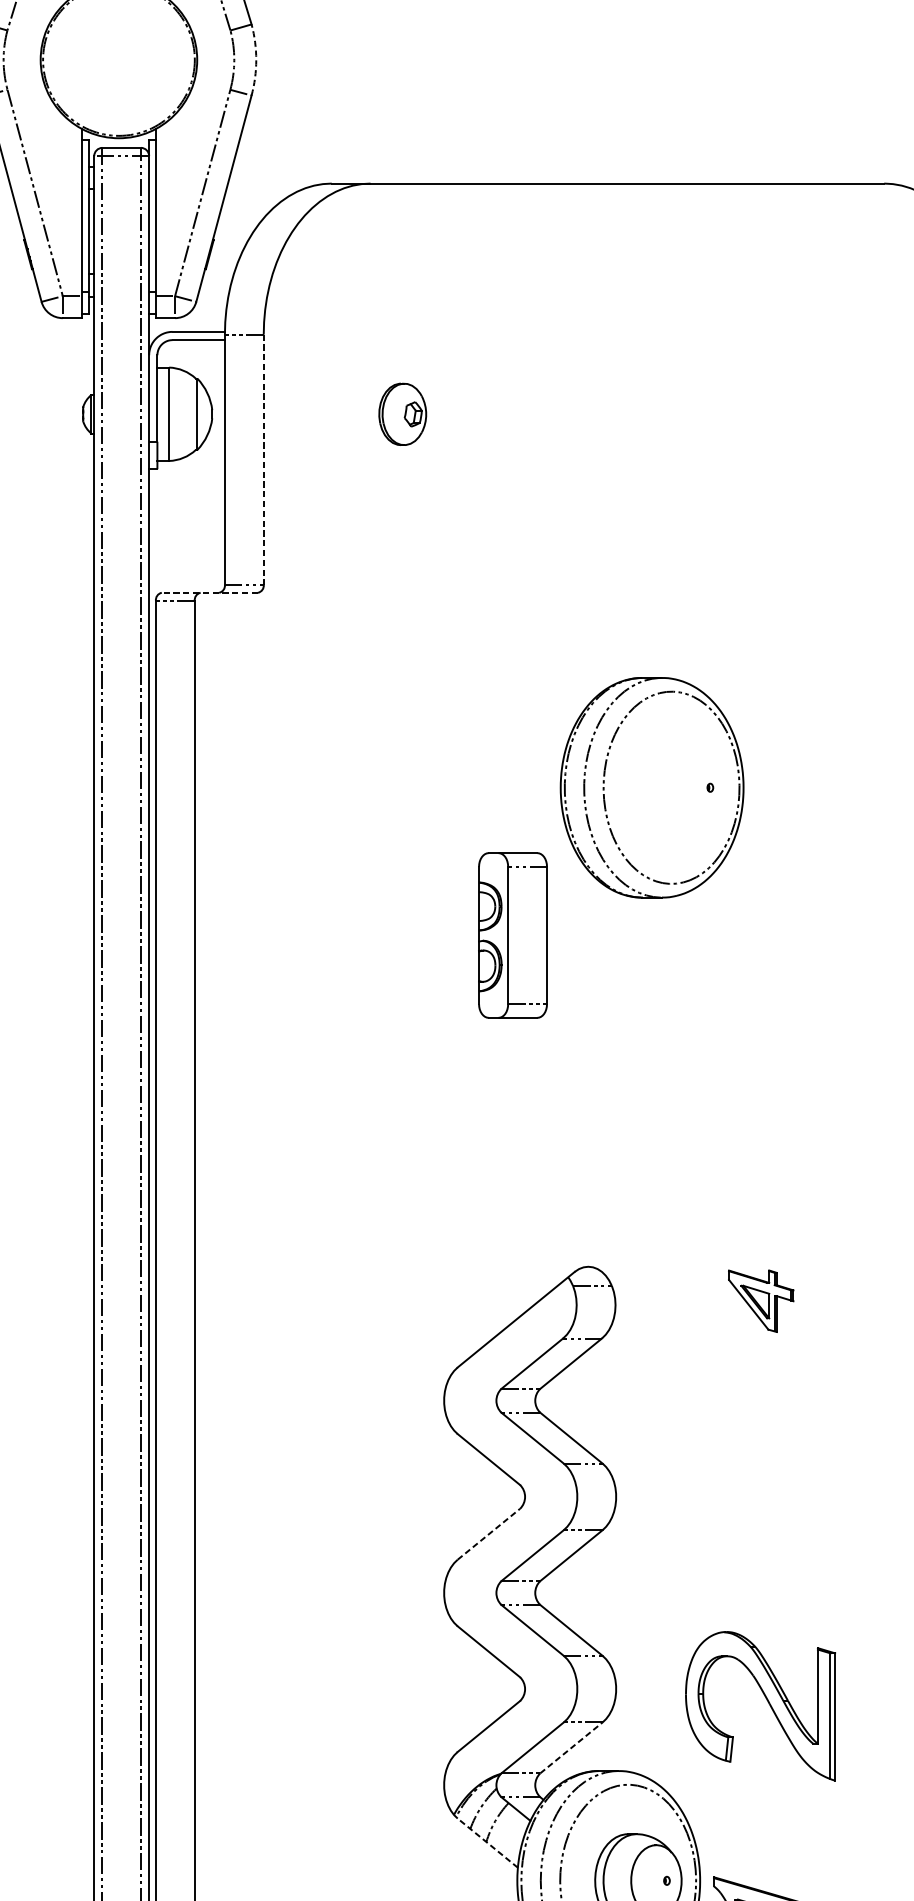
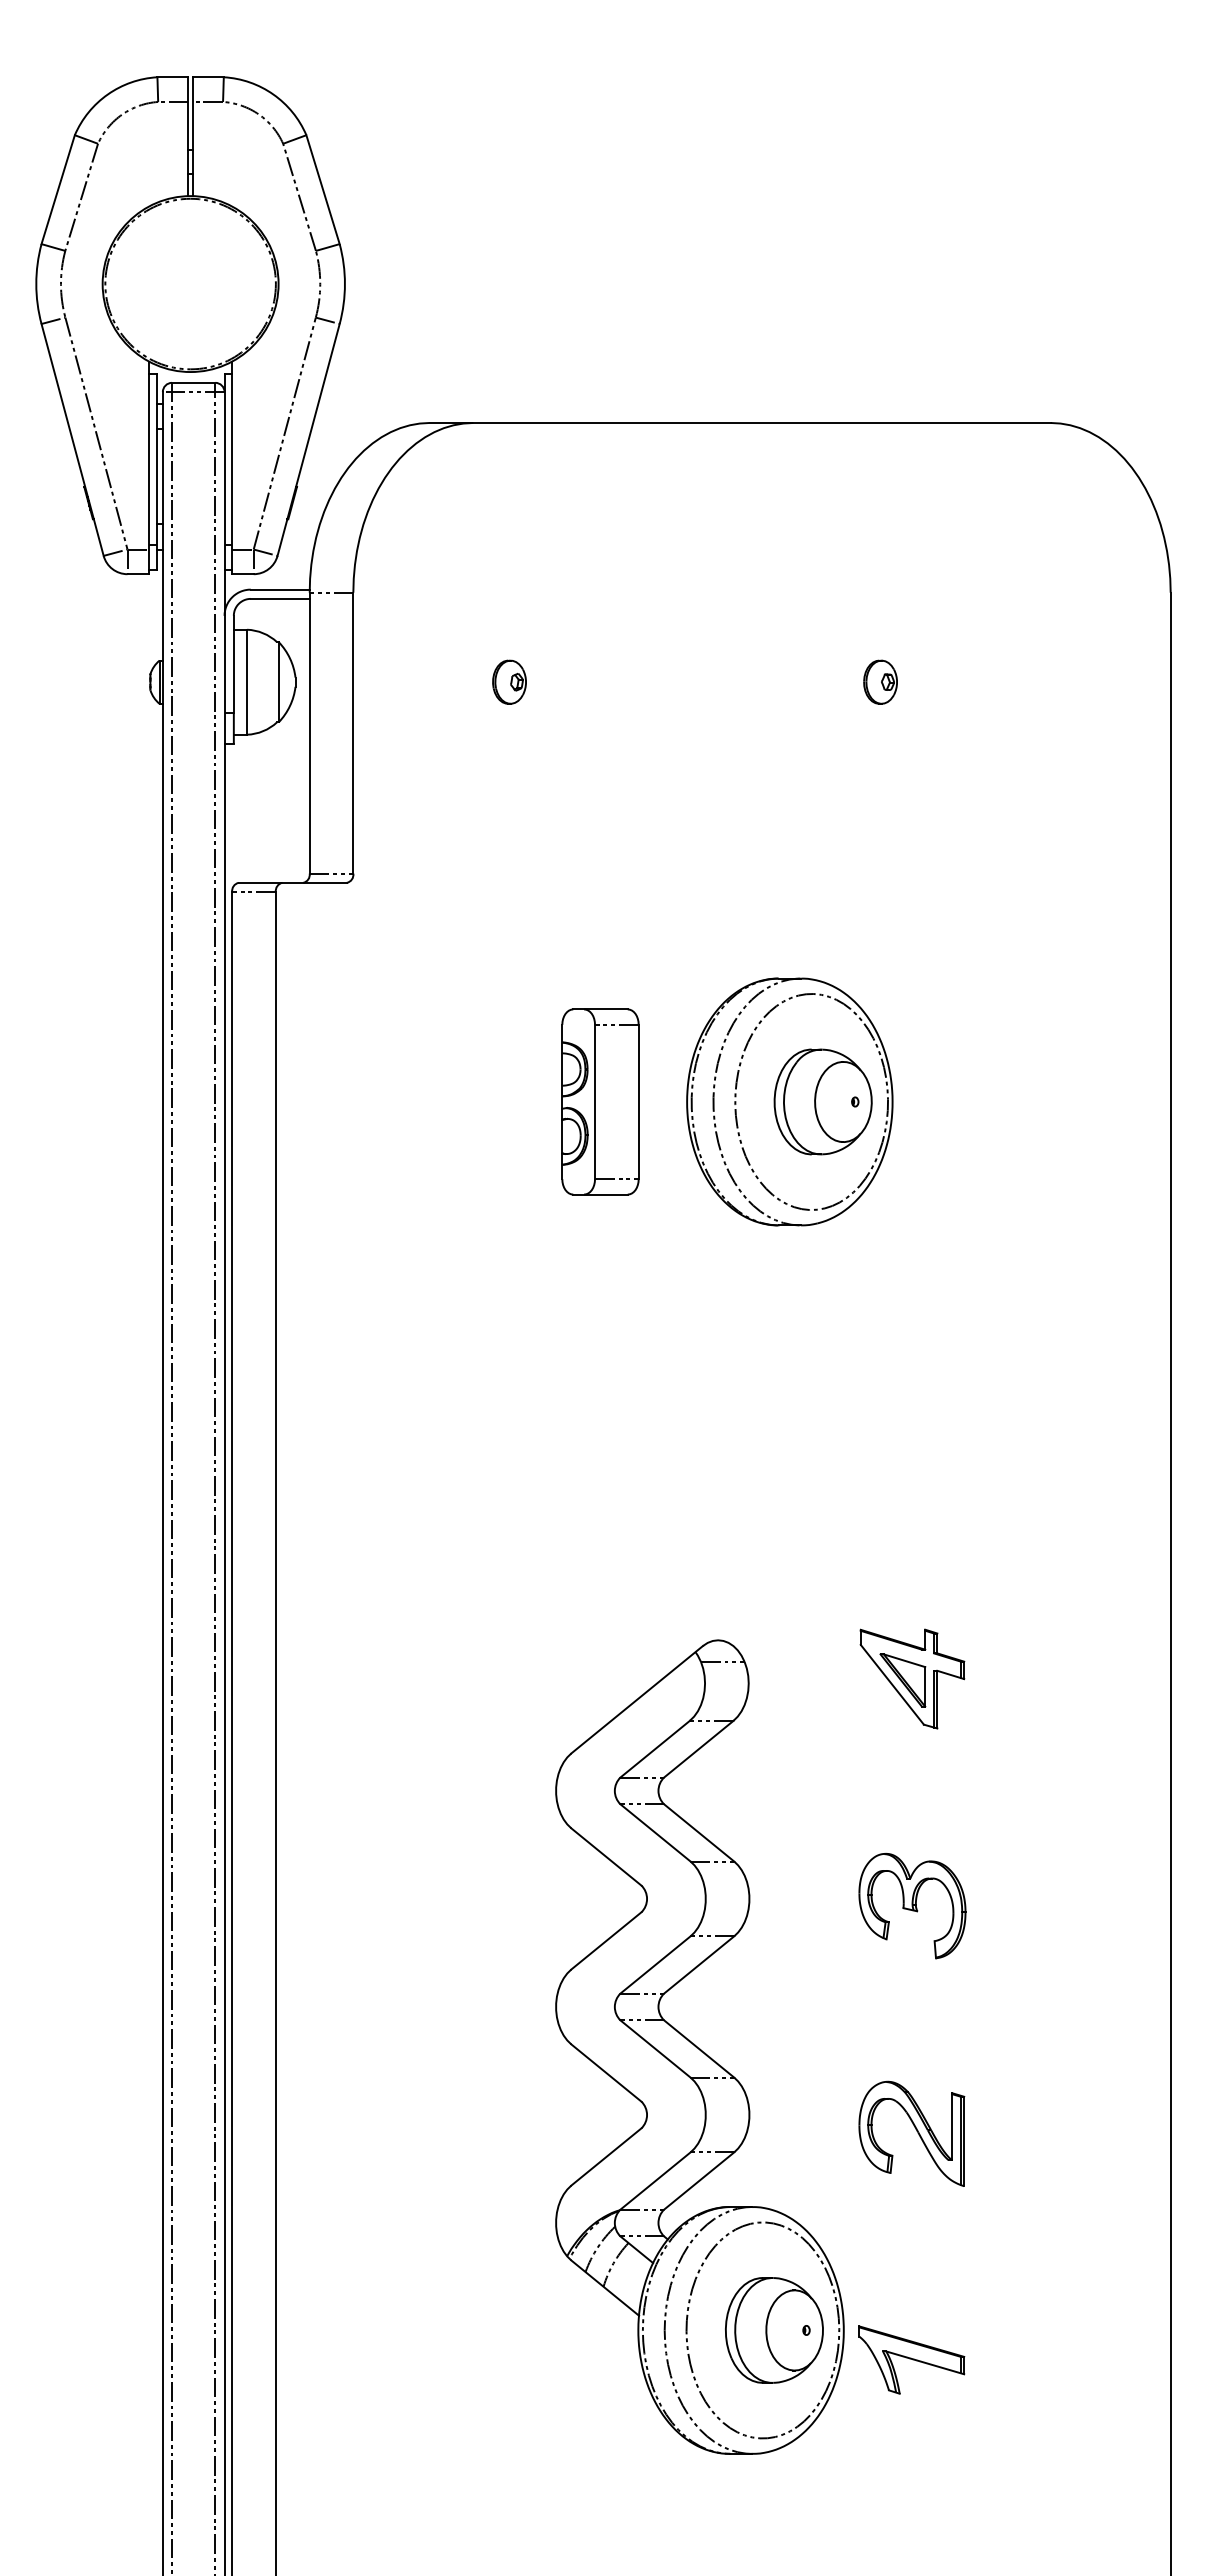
arc: (255, 60) -> (344, 284), dashed -> solid
part: (402, 413) -> (509, 681), size x0.62
part: (732, 413) -> (880, 681), added
line: (263, 459) -> (353, 733), dashed -> solid
line: (209, 592) -> (292, 882), dashed -> solid
part: (681, 787) -> (822, 1101), added
part: (513, 935) -> (600, 1101), moved
part: (761, 1300) -> (912, 1678), size x1.43
part: (761, 1503) -> (912, 1906), added
line: (489, 1533) -> (606, 1940), dashed -> solid
part: (760, 1705) -> (911, 2133), size x0.62
line: (571, 1747) -> (699, 2180), dashed -> solid
line: (488, 1843) -> (605, 2288), dashed -> solid

